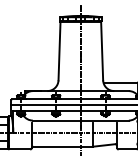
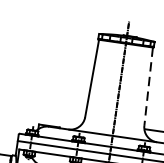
line: (102, 51) -> (149, 87), solid -> dashed

